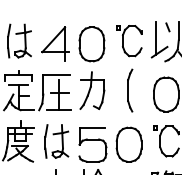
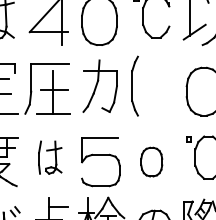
part: (130, 90) -> (135, 86), moved
part: (56, 141) -> (49, 157), size x0.7
part: (128, 144) -> (150, 161), size x0.6

